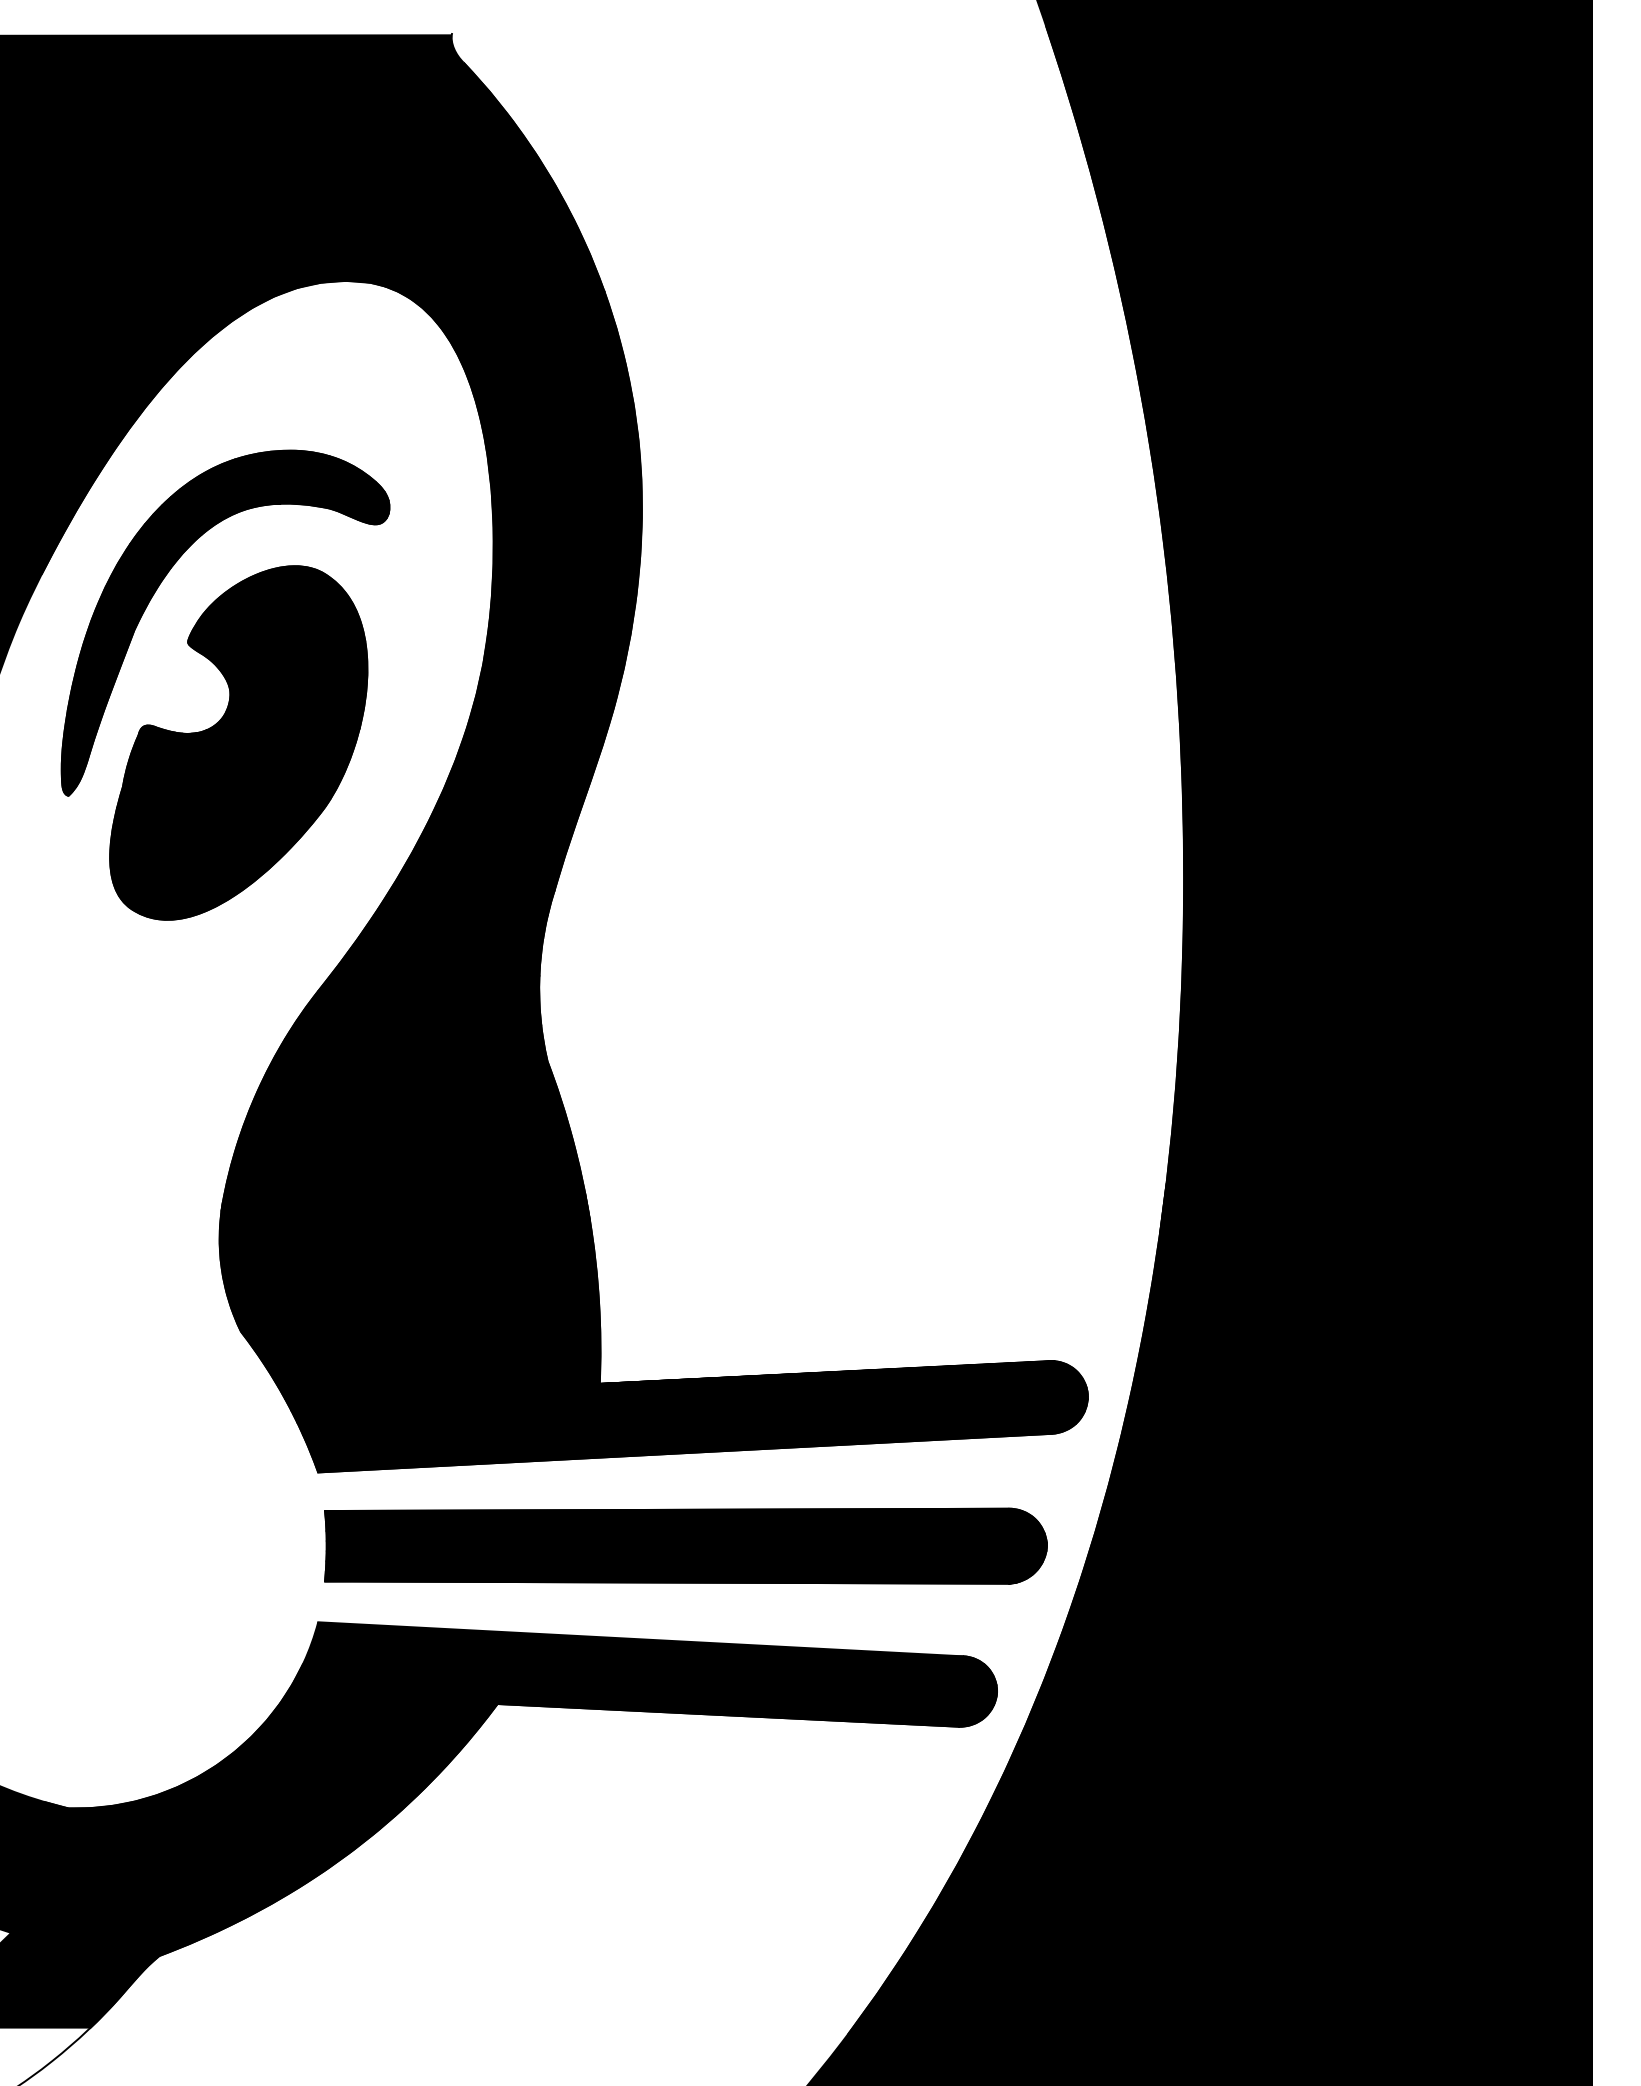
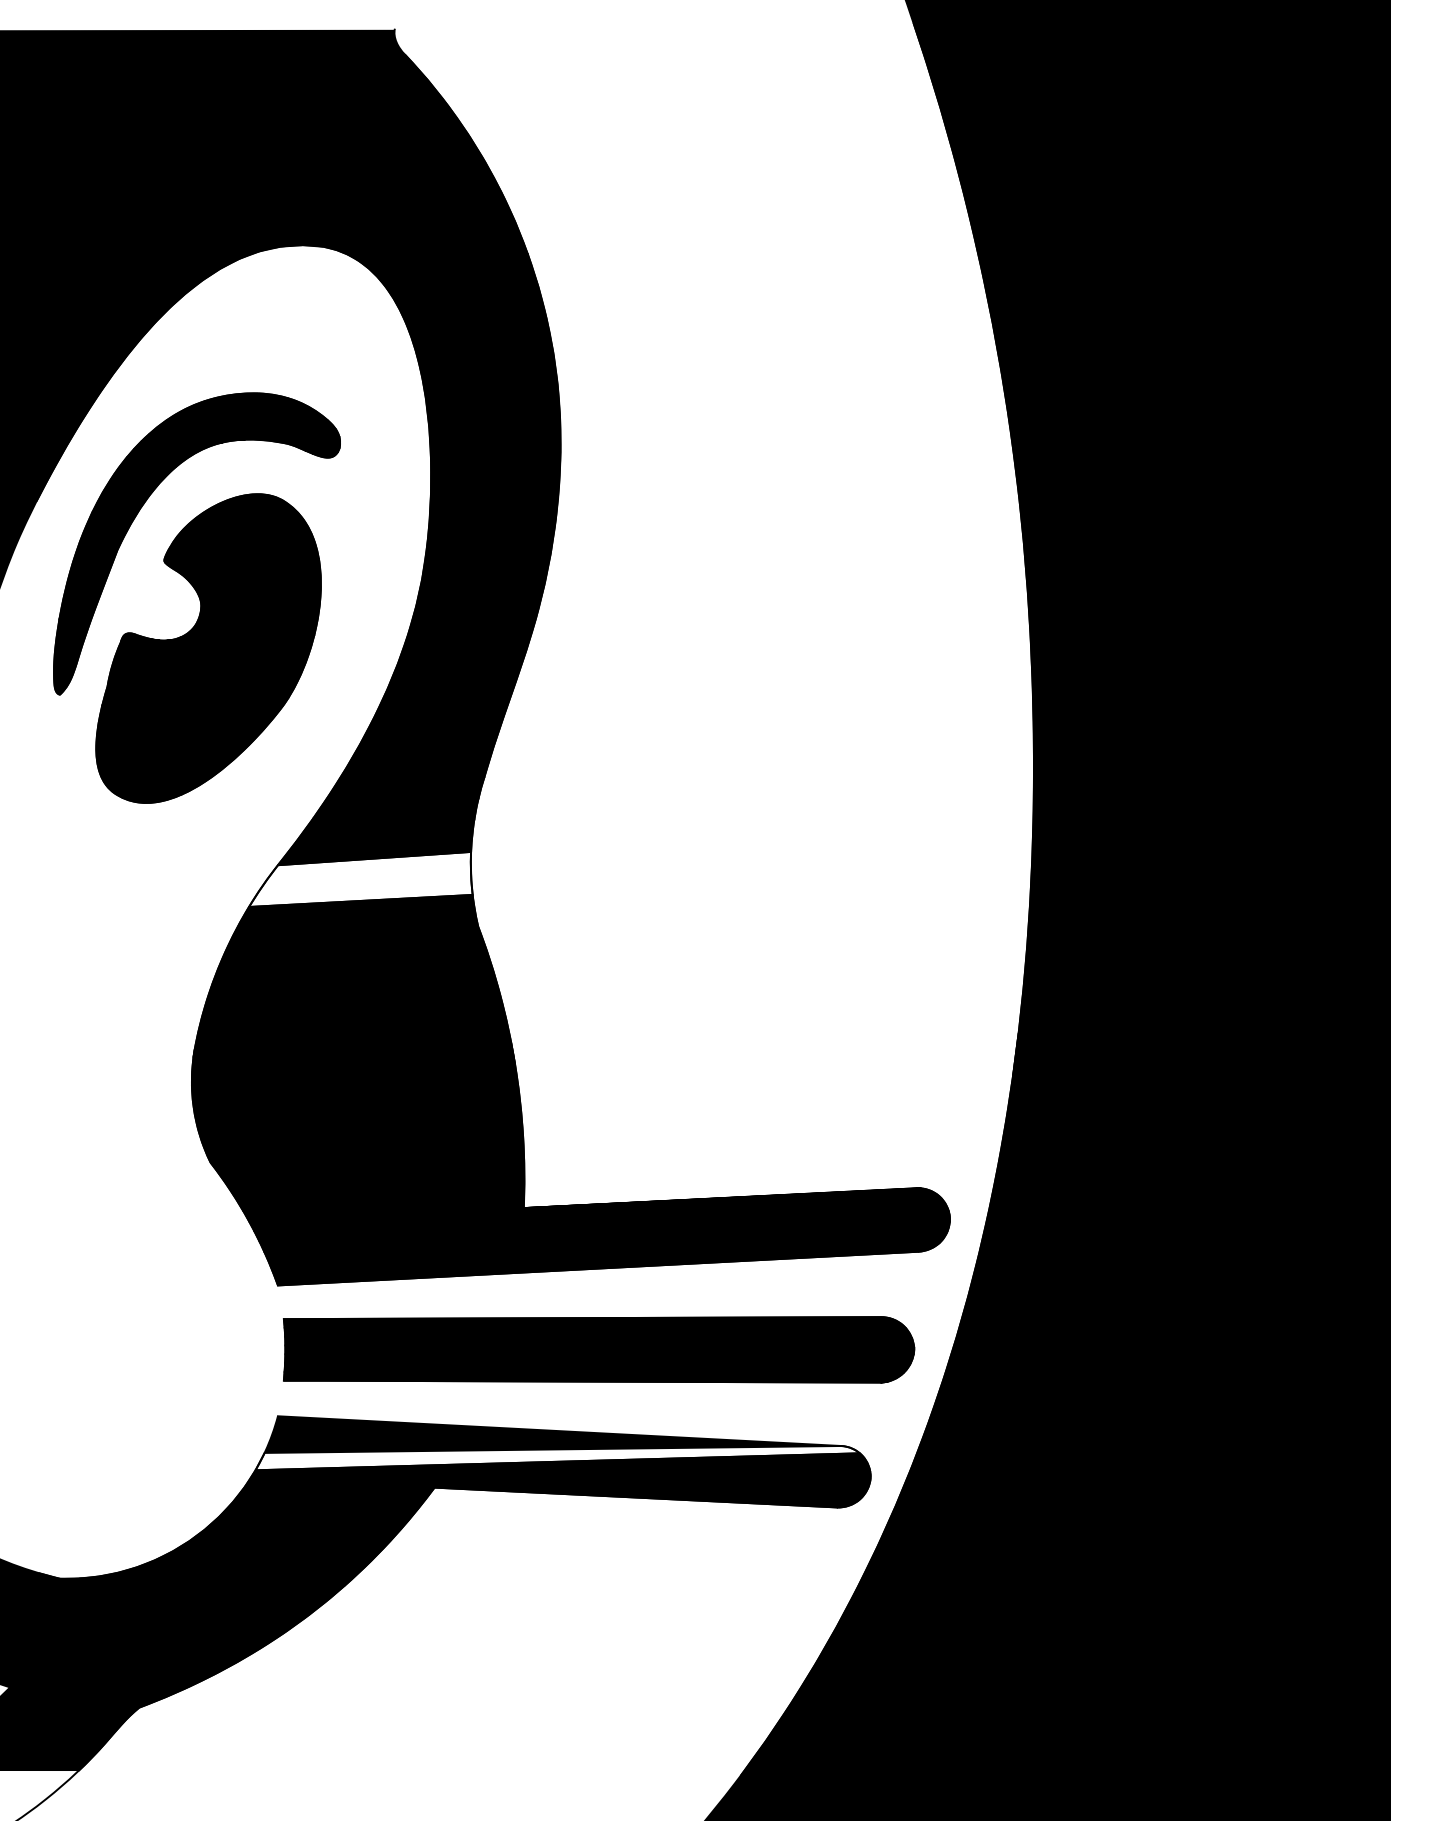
fill: (413, 1006) -> (361, 878), removed
fill: (638, 1670) -> (557, 1458), removed

